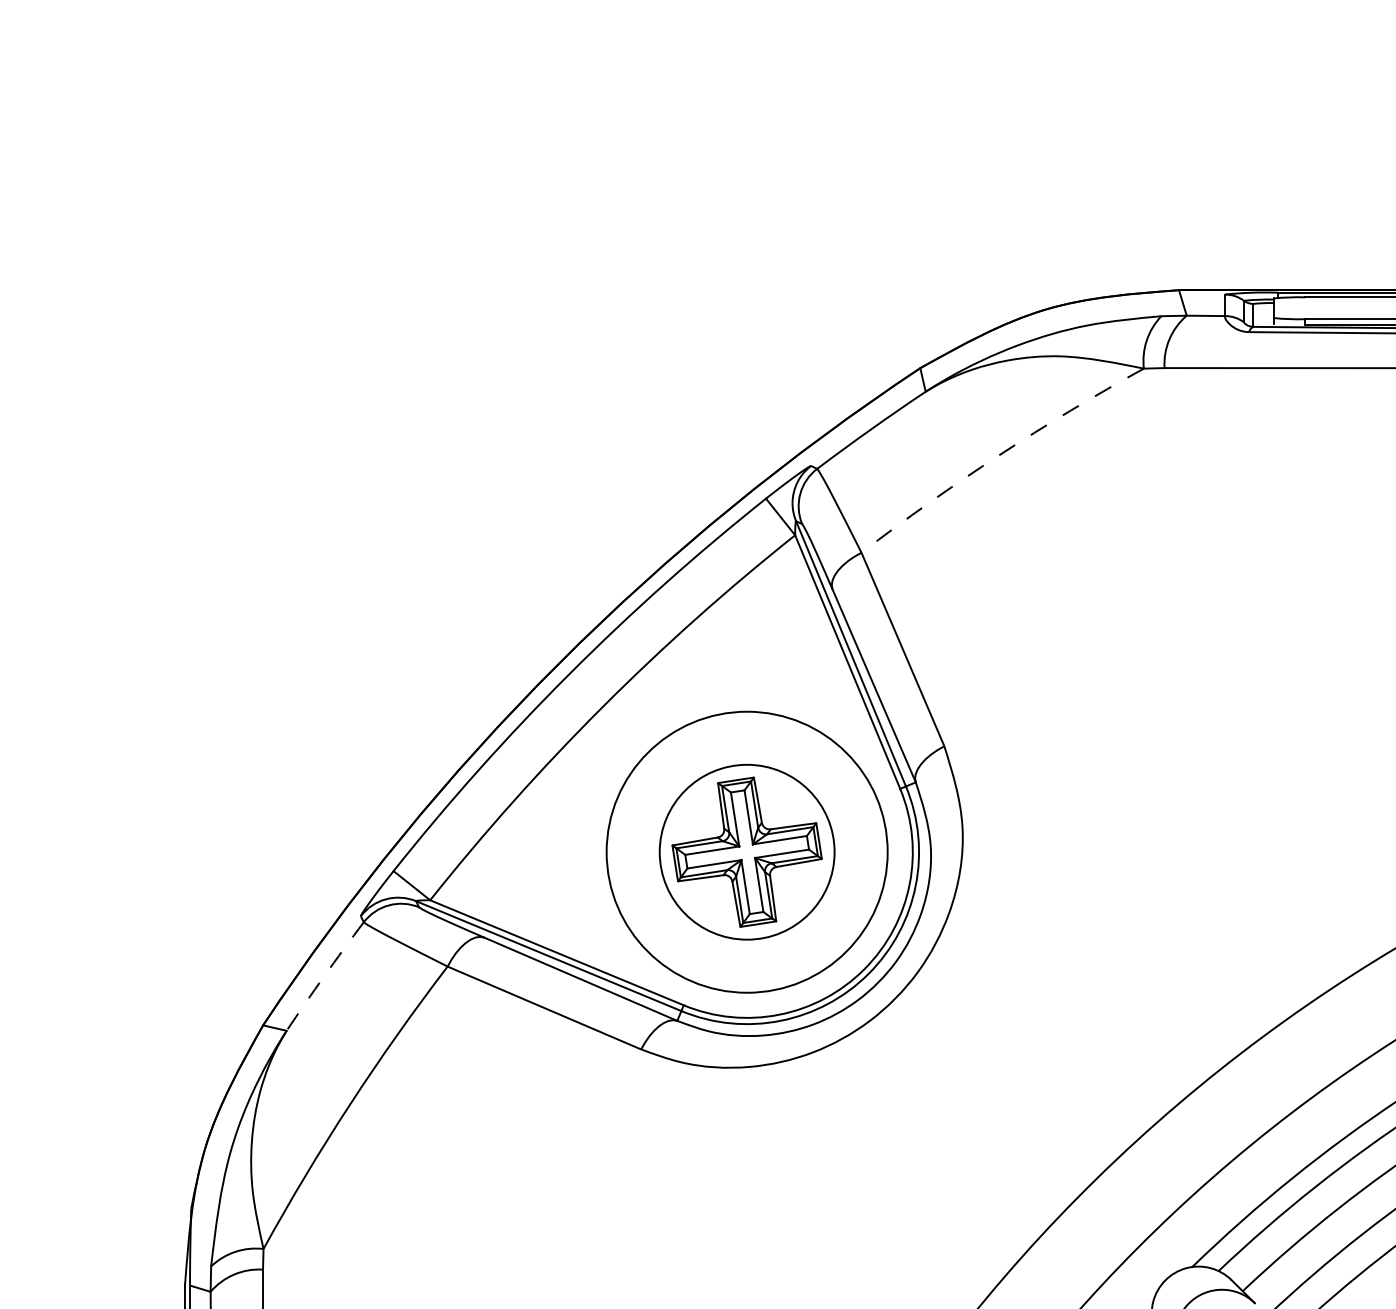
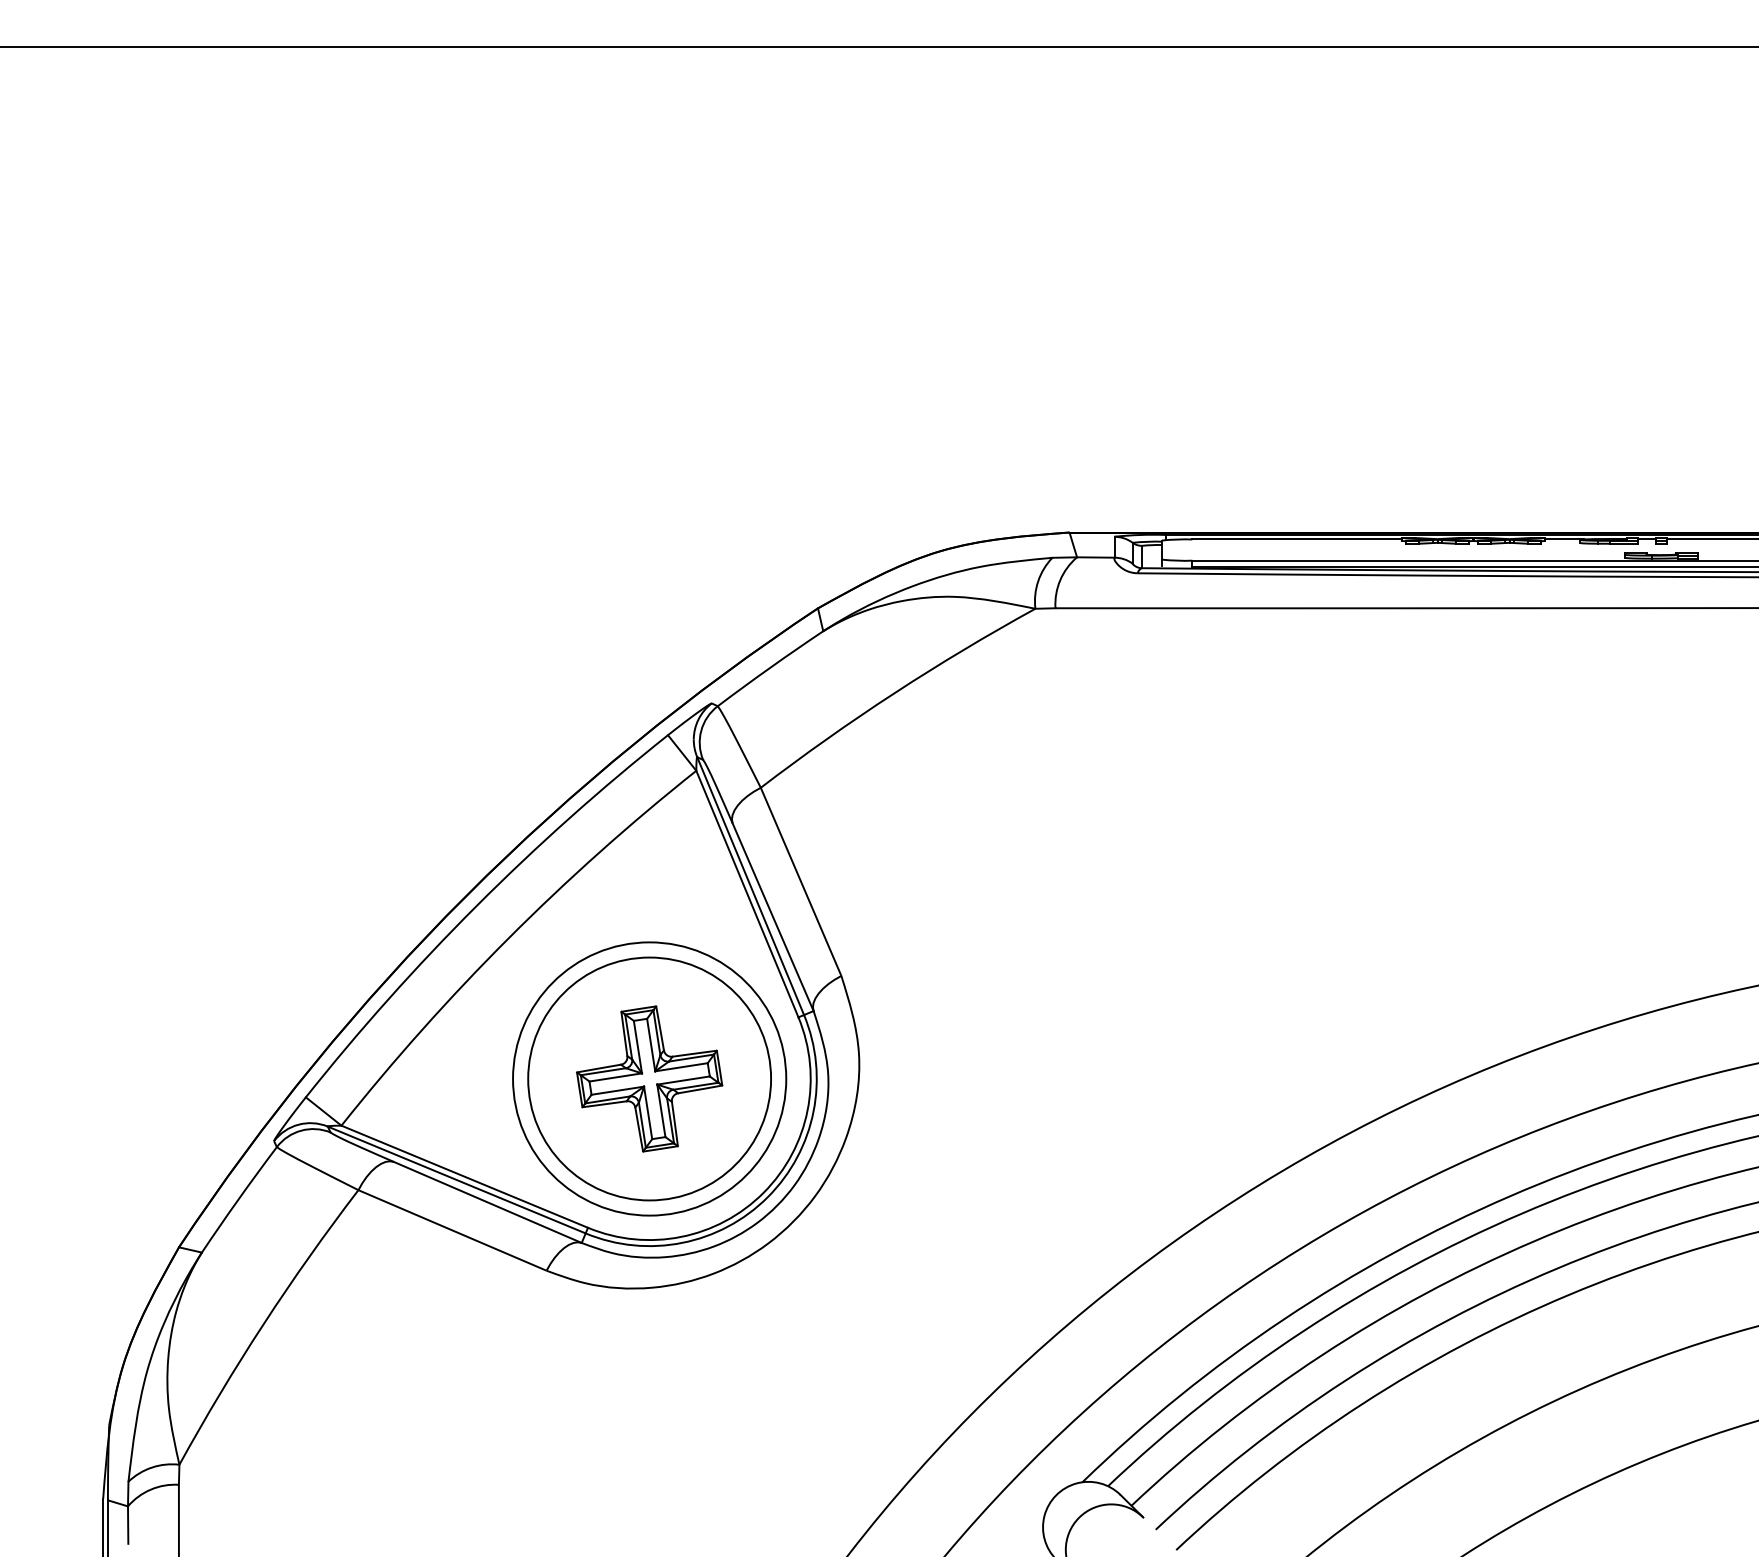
arc: (998, 455) -> (894, 693), dashed -> solid
circle: (747, 851) -> (649, 1078), size x1.43
arc: (324, 976) -> (238, 1199), dashed -> solid

